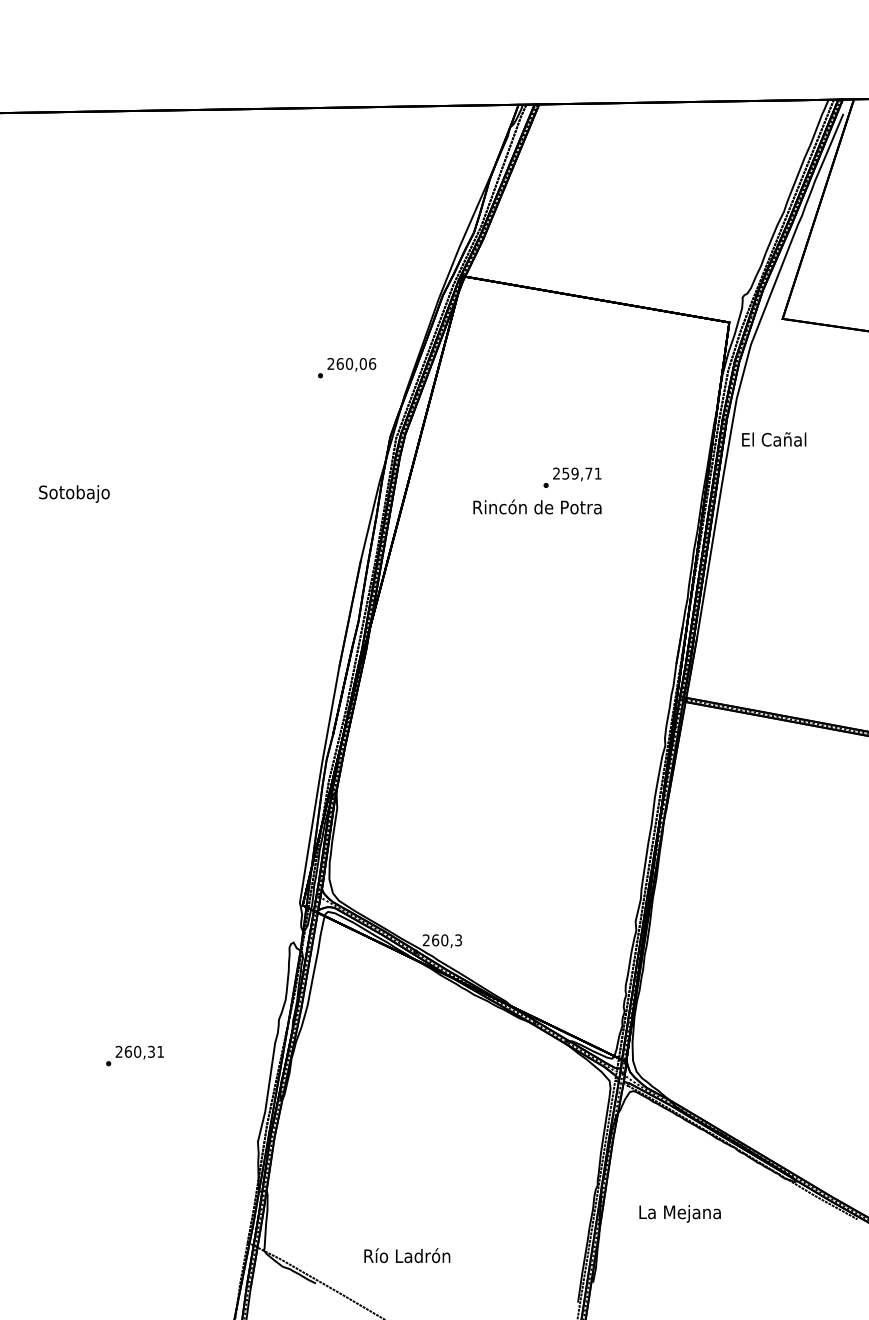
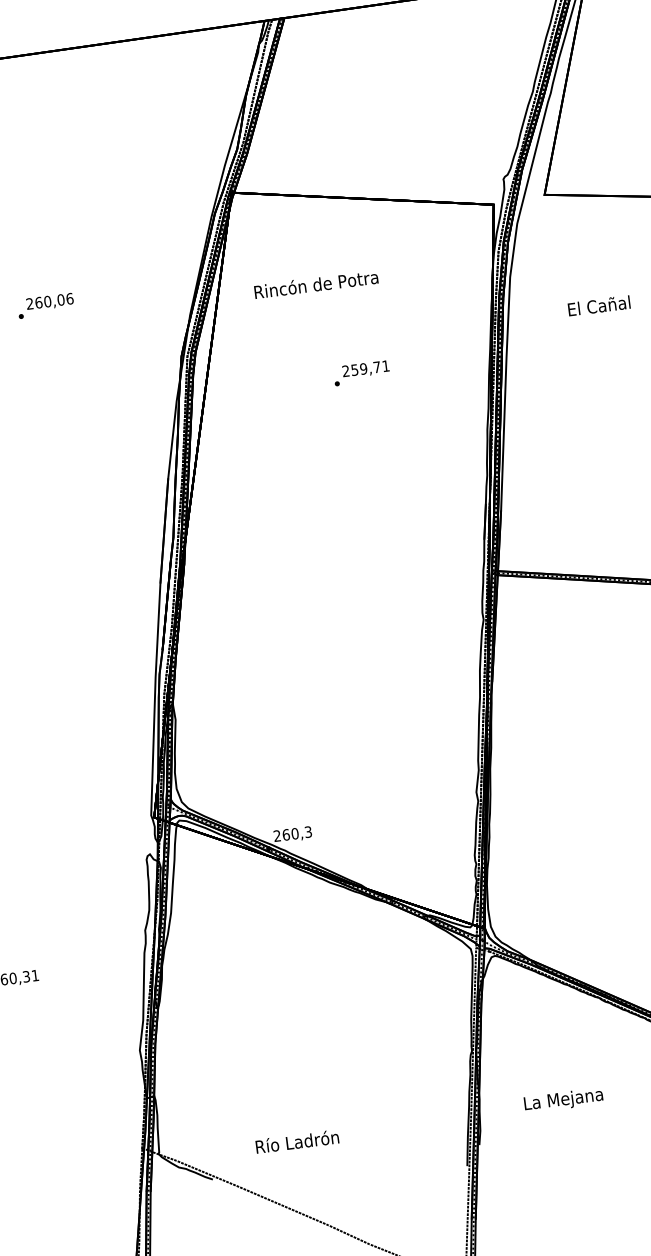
text: (347, 368) -> (46, 306), moved
text: (774, 439) -> (599, 305), moved
text: (537, 506) -> (316, 283), moved
text: (679, 1213) -> (563, 1100), moved

